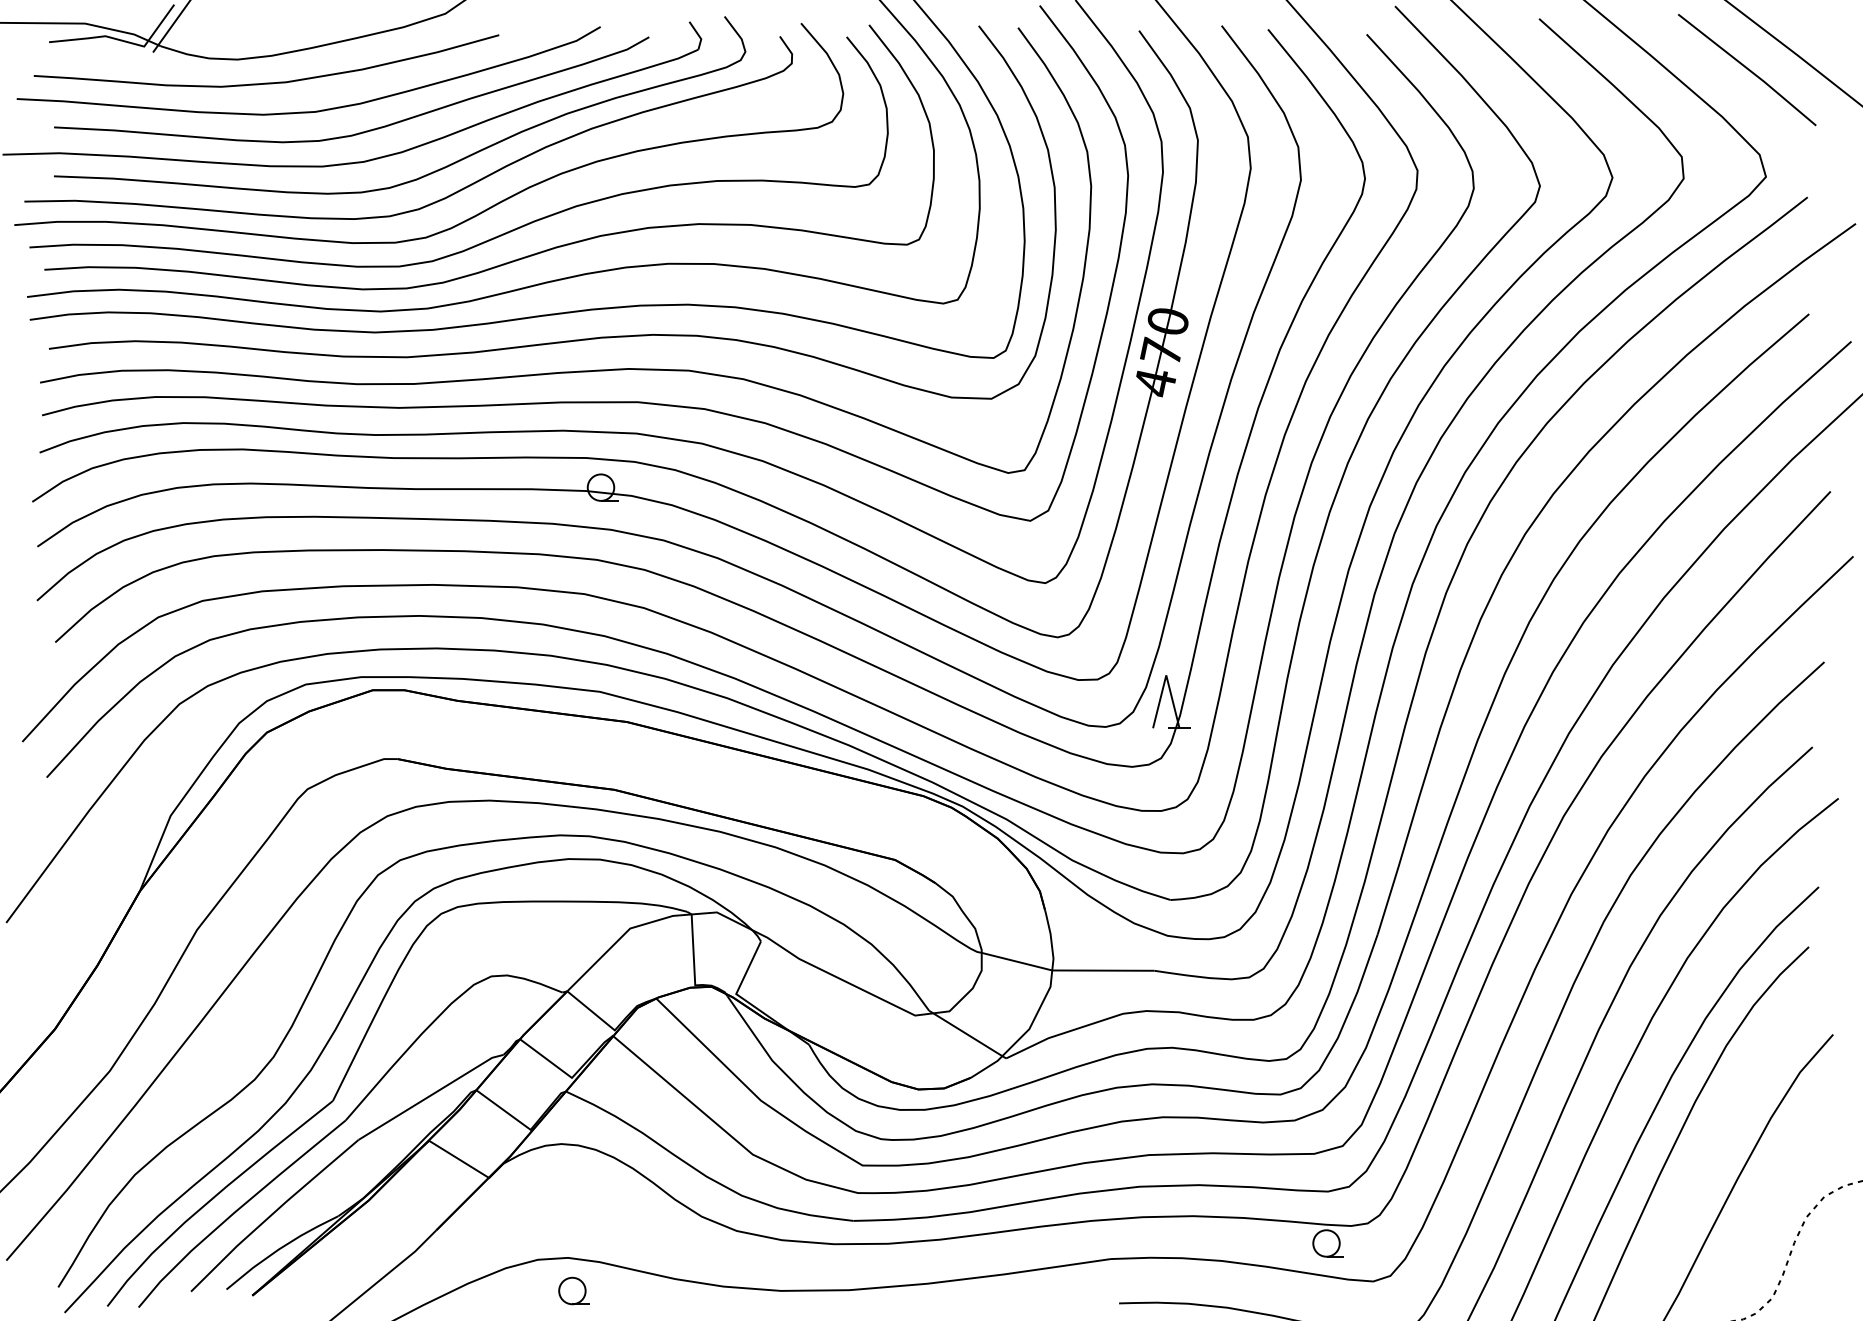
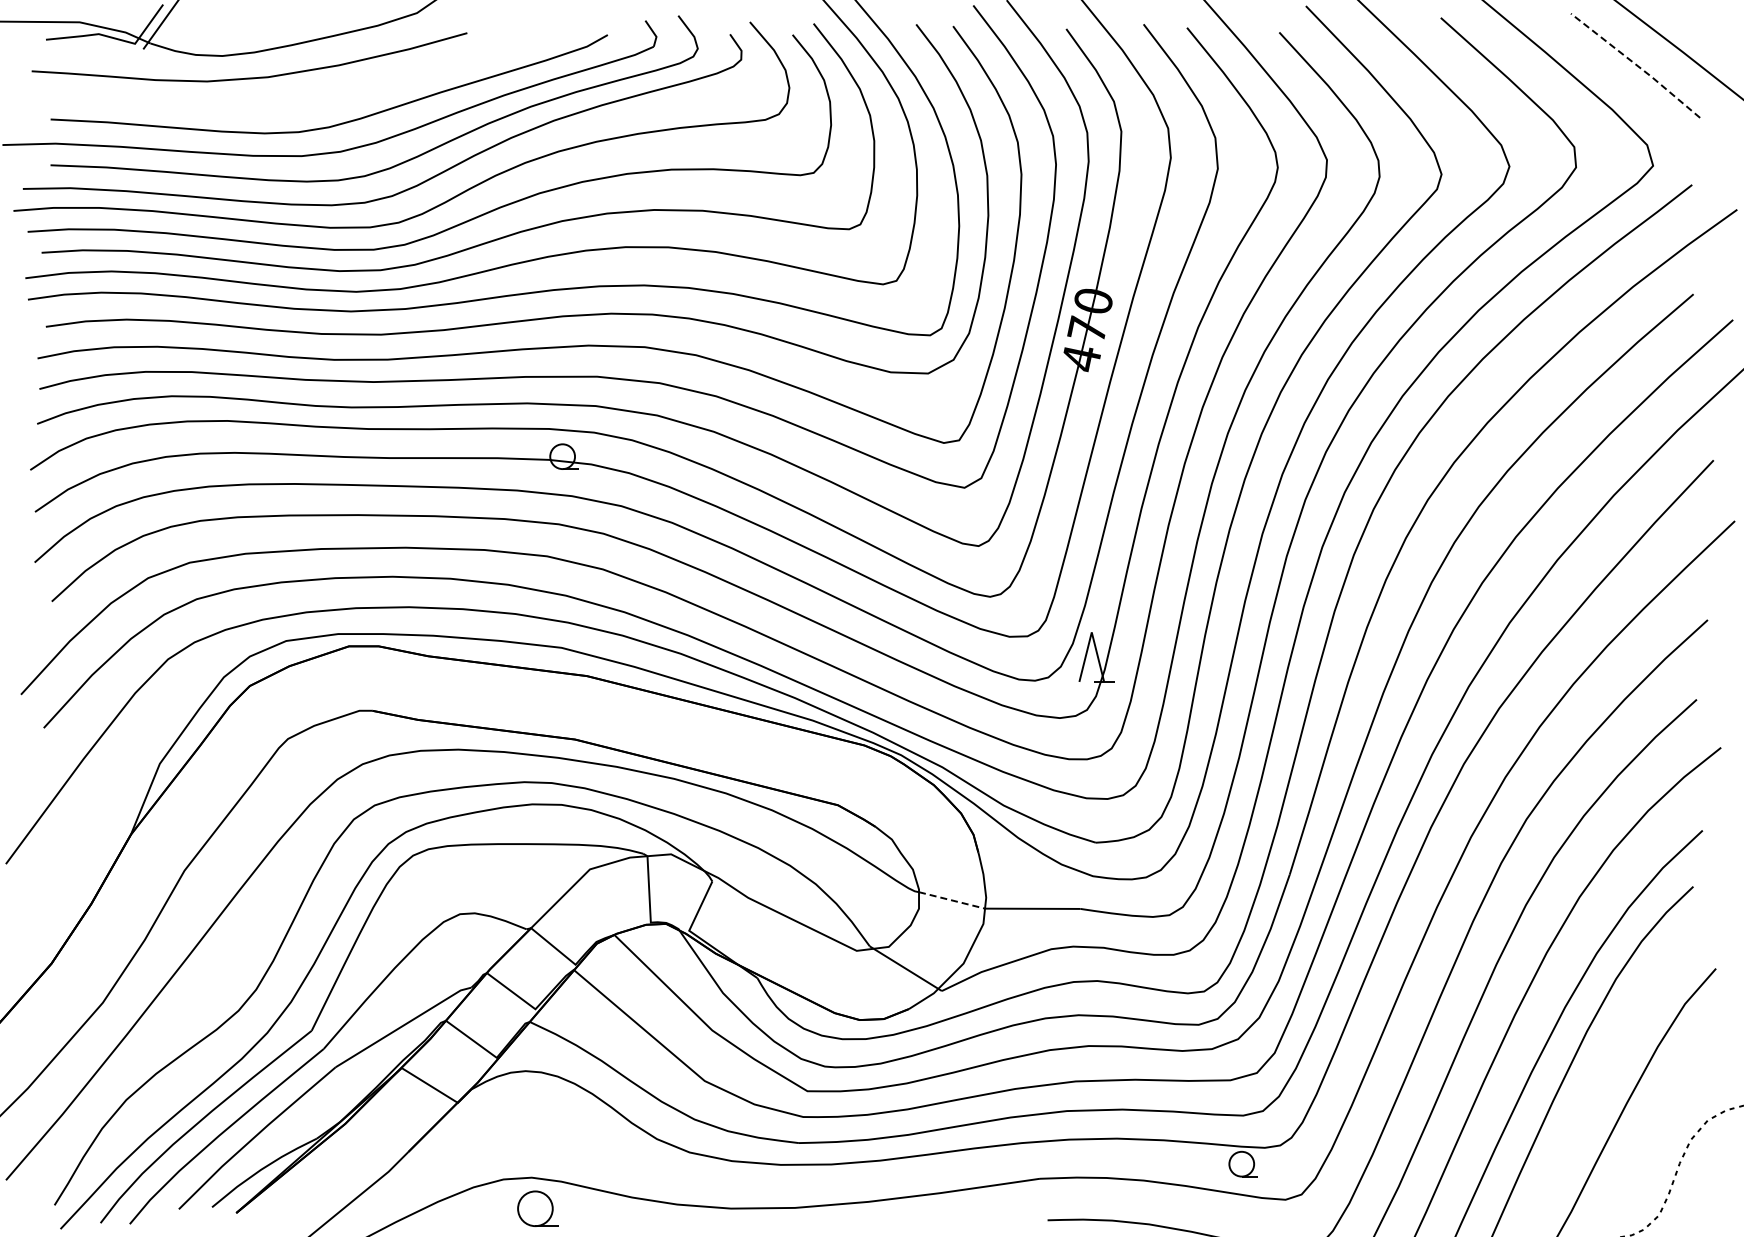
line: (1748, 69) -> (1636, 65), solid -> dashed
curve: (316, 110) -> (296, 103), removed
line: (1017, 961) -> (952, 900), solid -> dashed
part: (573, 1290) -> (536, 1208), size x1.4

